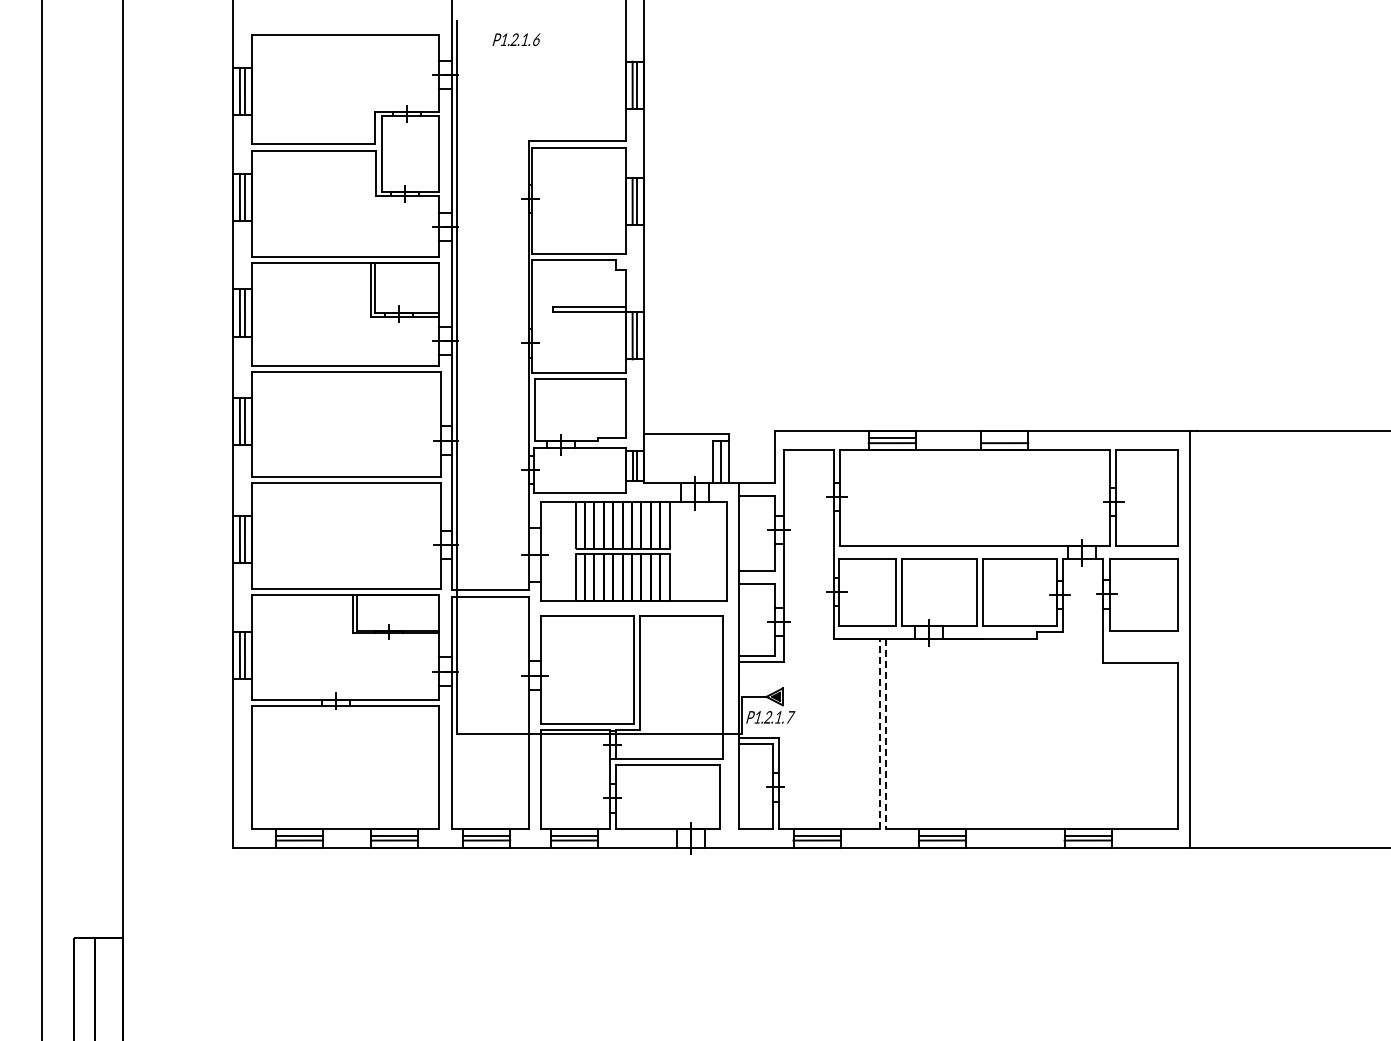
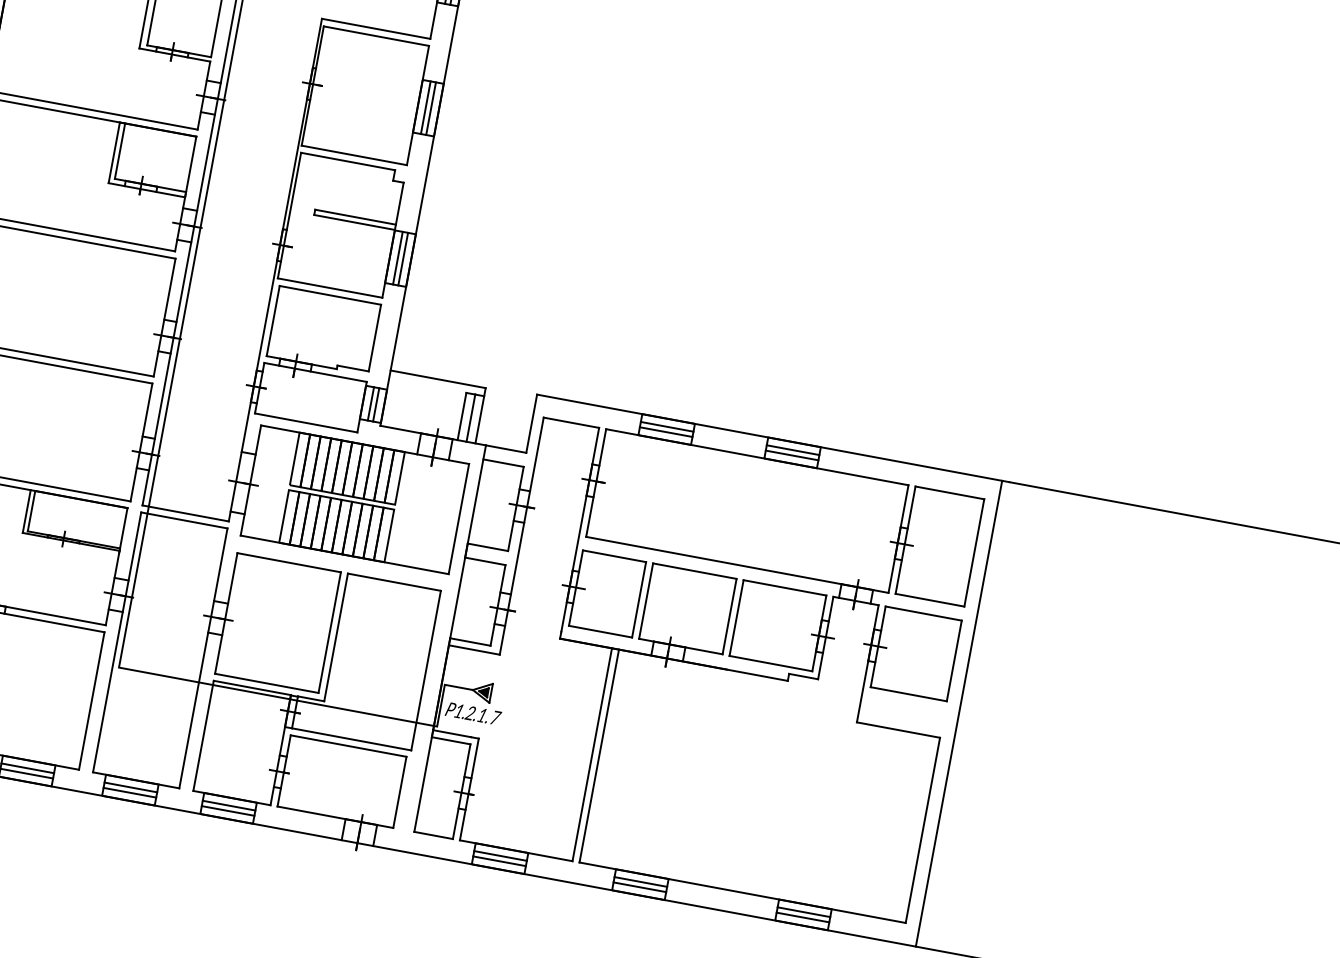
line: (1004, 438) -> (792, 450), added
line: (880, 733) -> (592, 754), dashed -> solid
line: (886, 734) -> (599, 756), dashed -> solid

